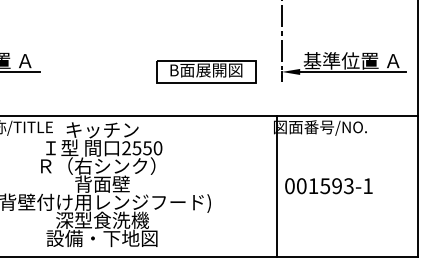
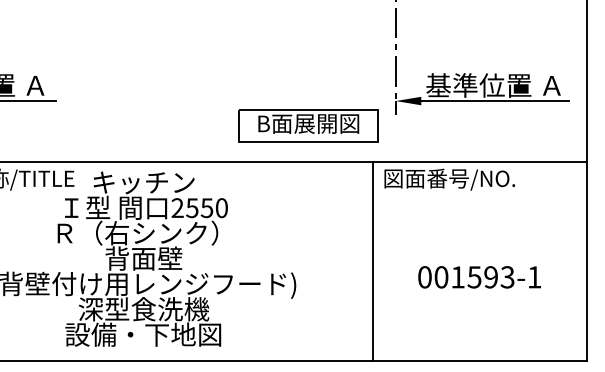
part: (206, 71) -> (308, 125), moved
line: (276, 186) -> (372, 261), moved
text: (328, 186) -> (479, 277), moved

